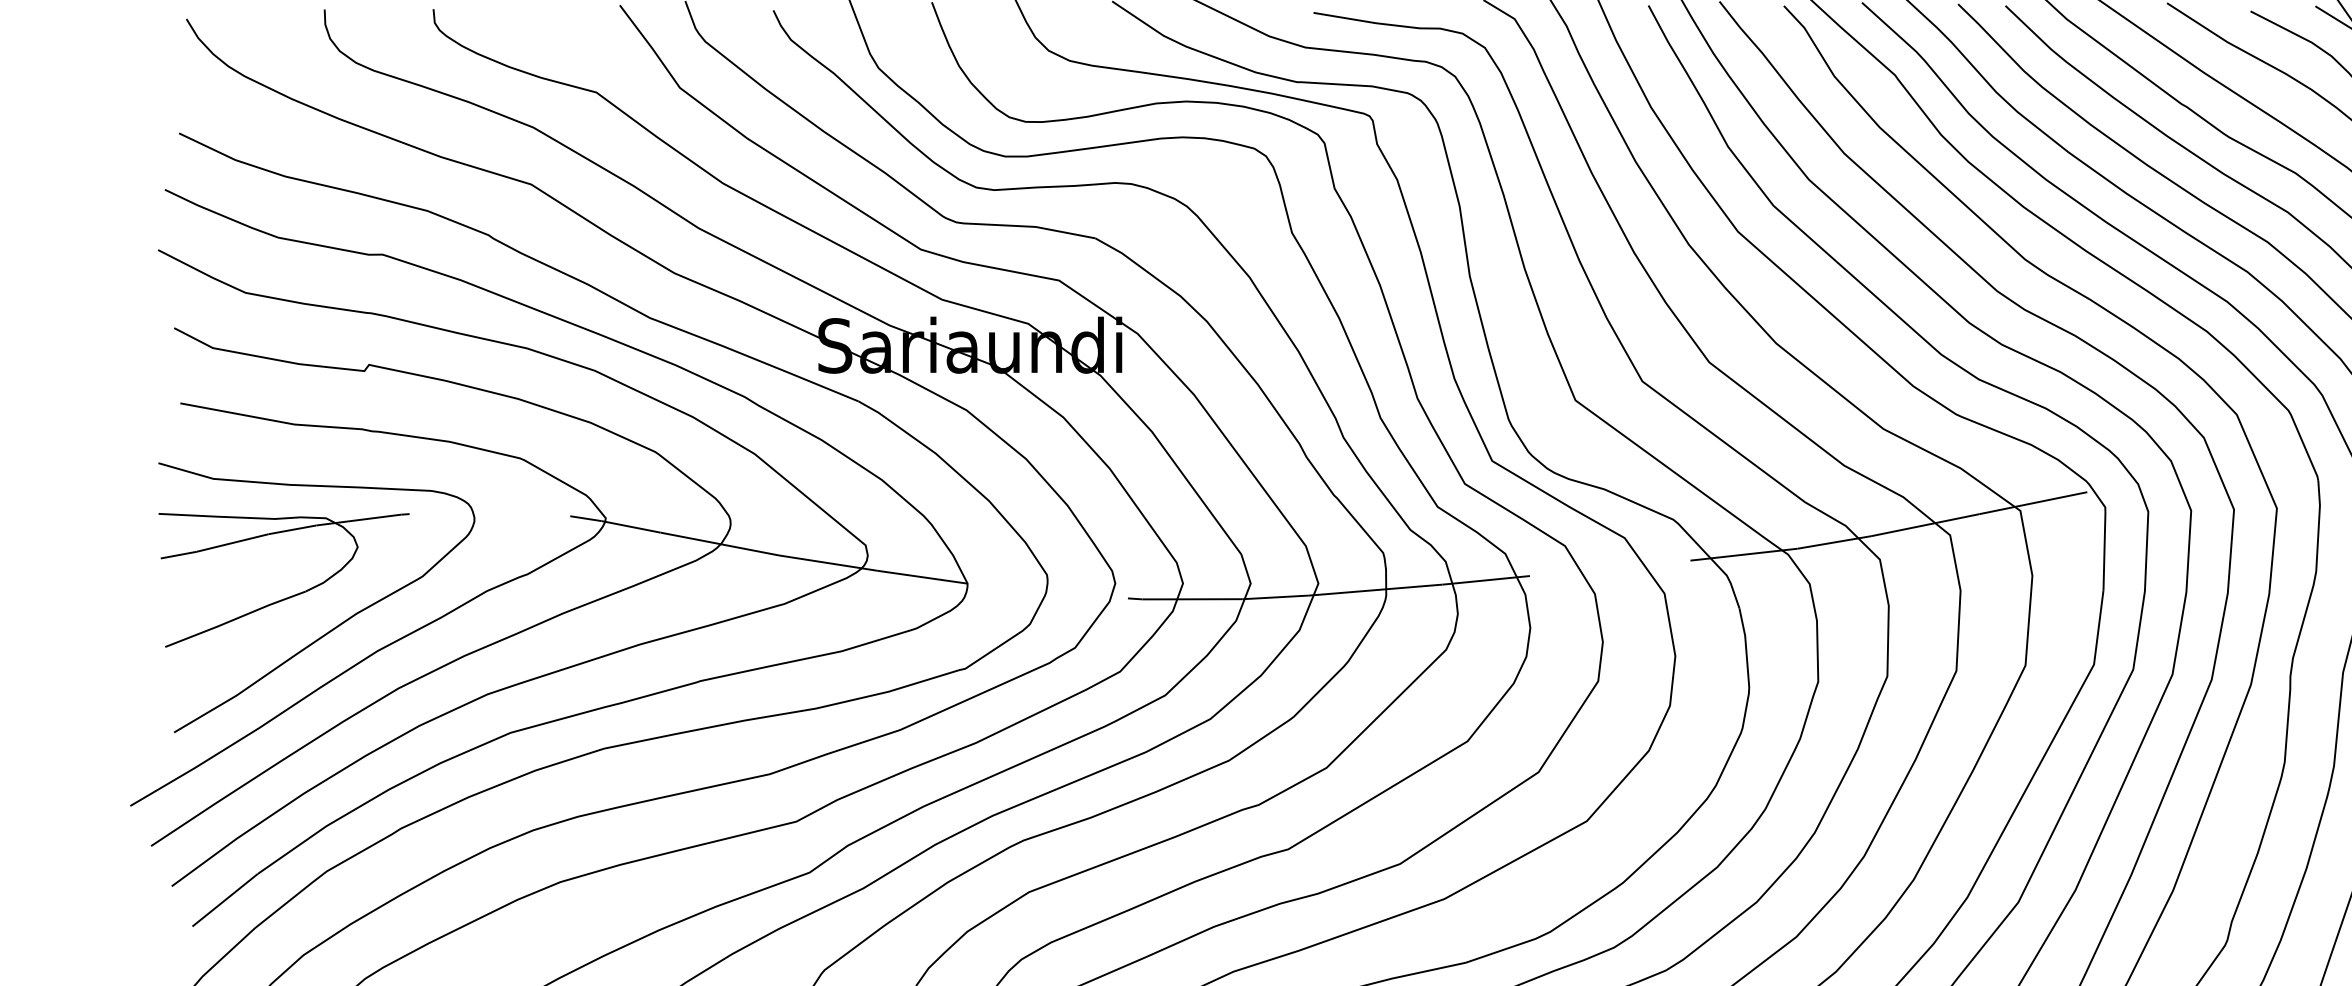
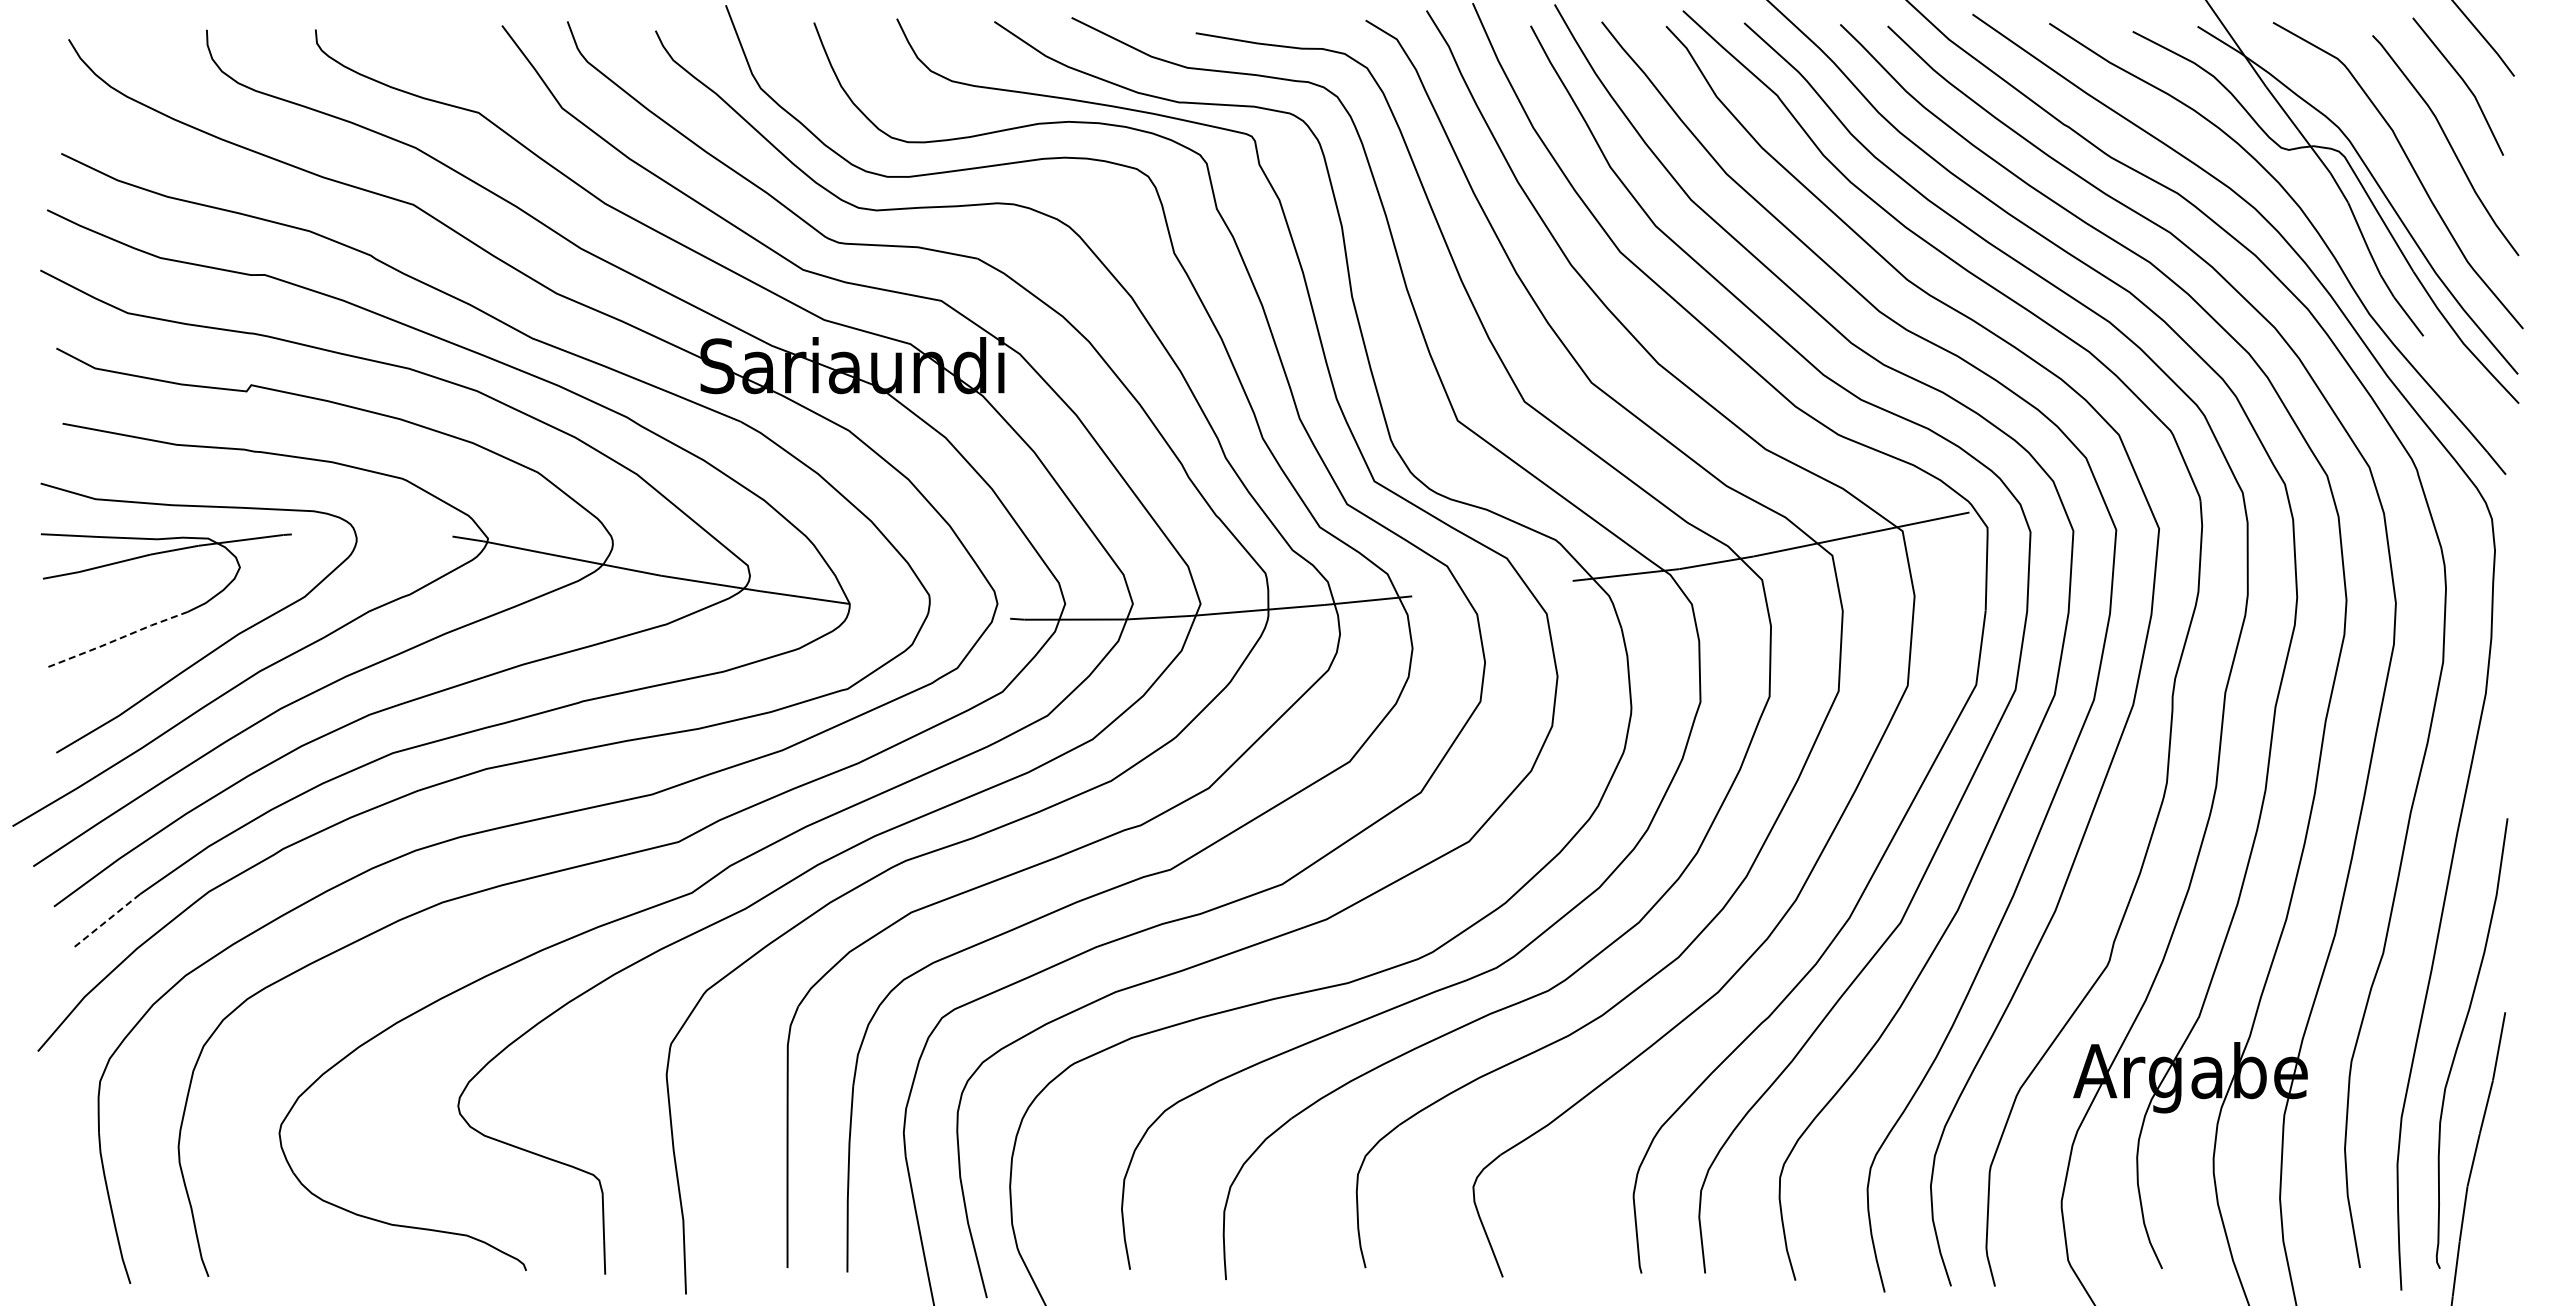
line: (234, 619) -> (116, 639), solid -> dashed
line: (225, 900) -> (107, 920), solid -> dashed

